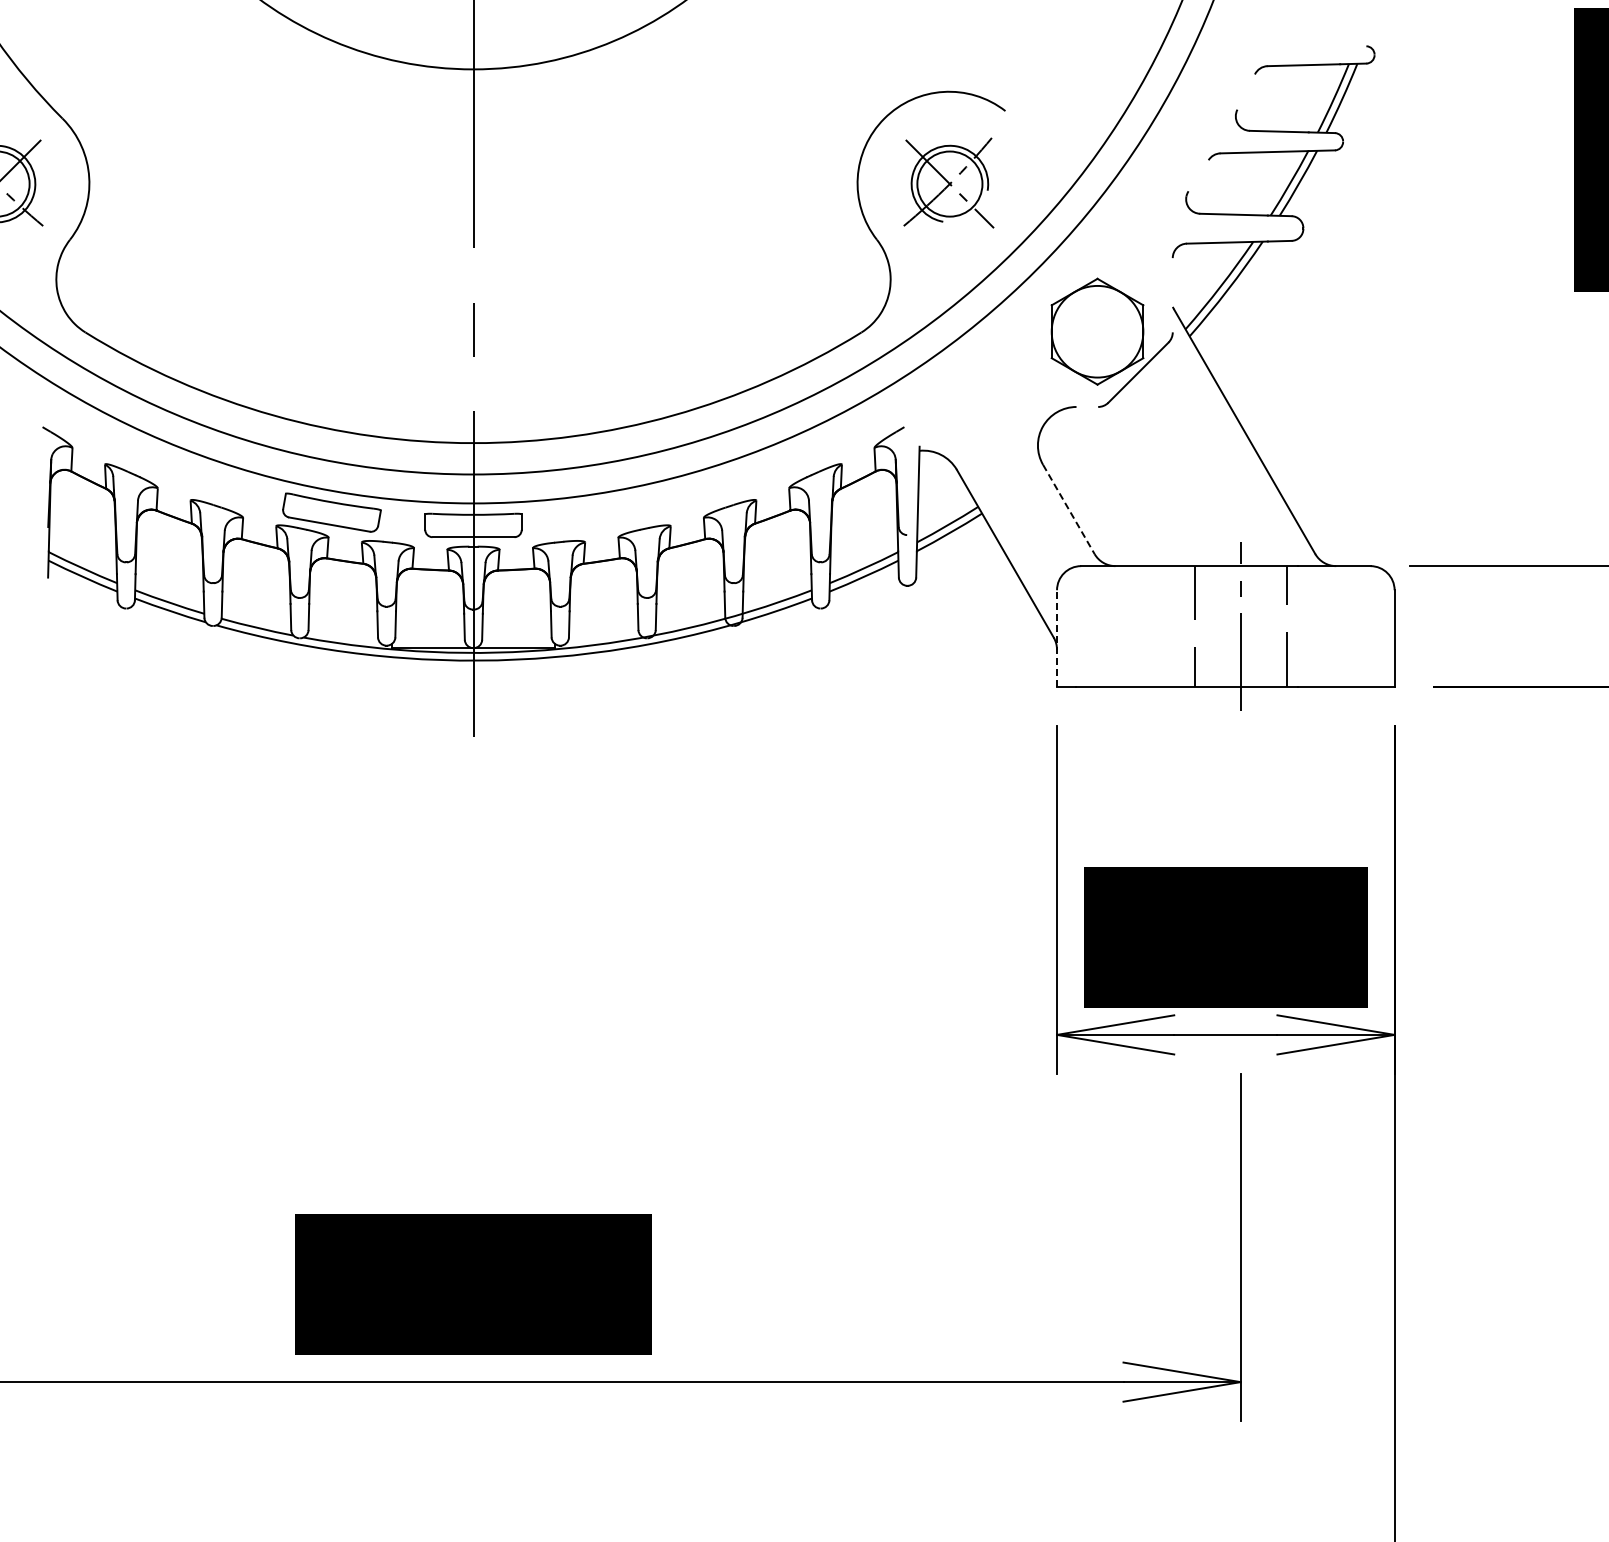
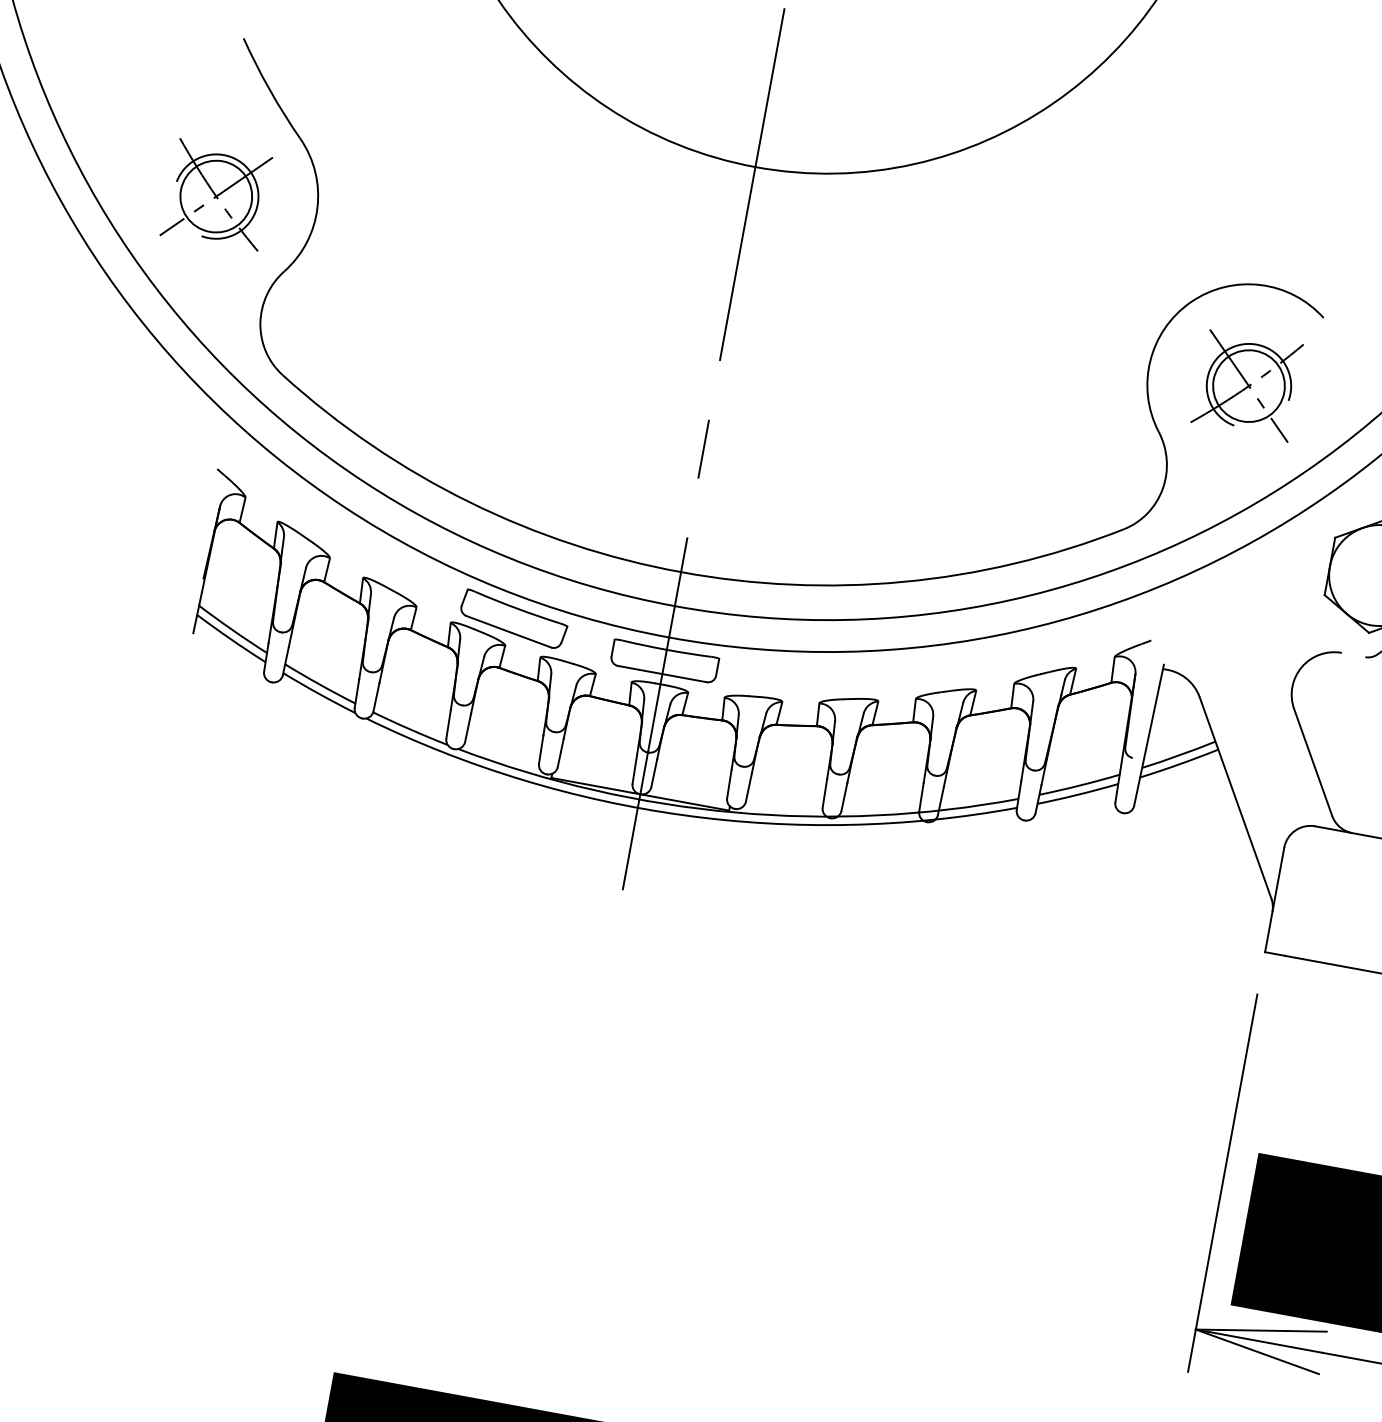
line: (1068, 509) -> (1312, 762), dashed -> solid
line: (1057, 637) -> (1275, 898), dashed -> solid

